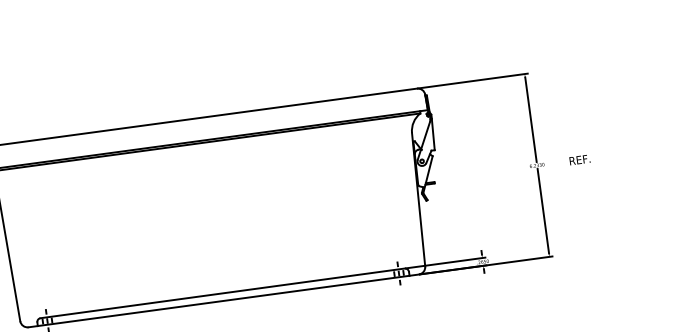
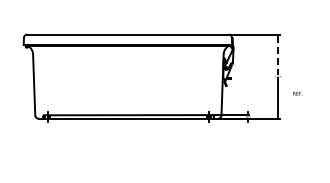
line: (531, 121) -> (278, 56), solid -> dashed
text: (579, 159) -> (297, 93), moved

